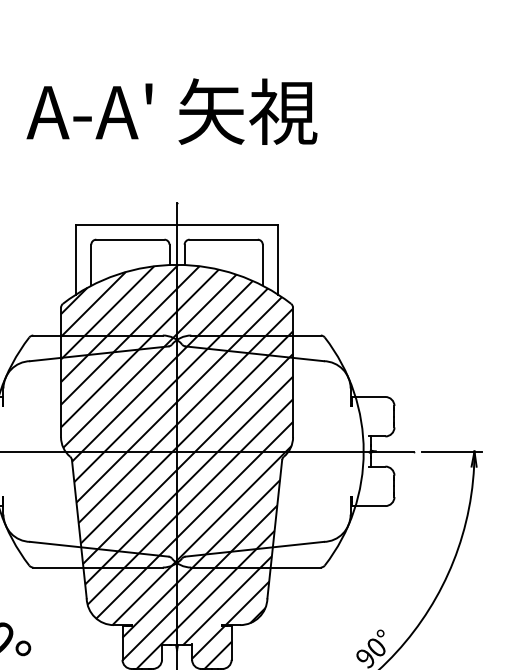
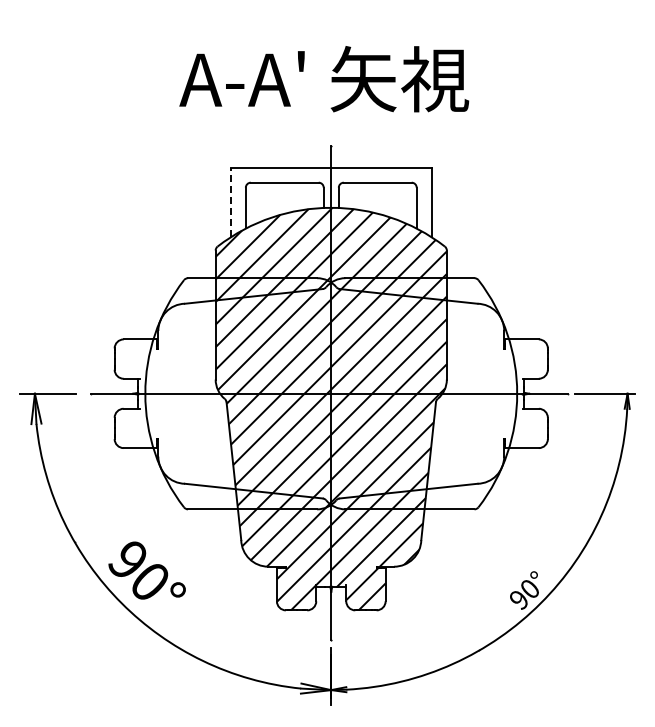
text: (172, 112) -> (324, 79), moved
line: (75, 259) -> (230, 202), solid -> dashed

